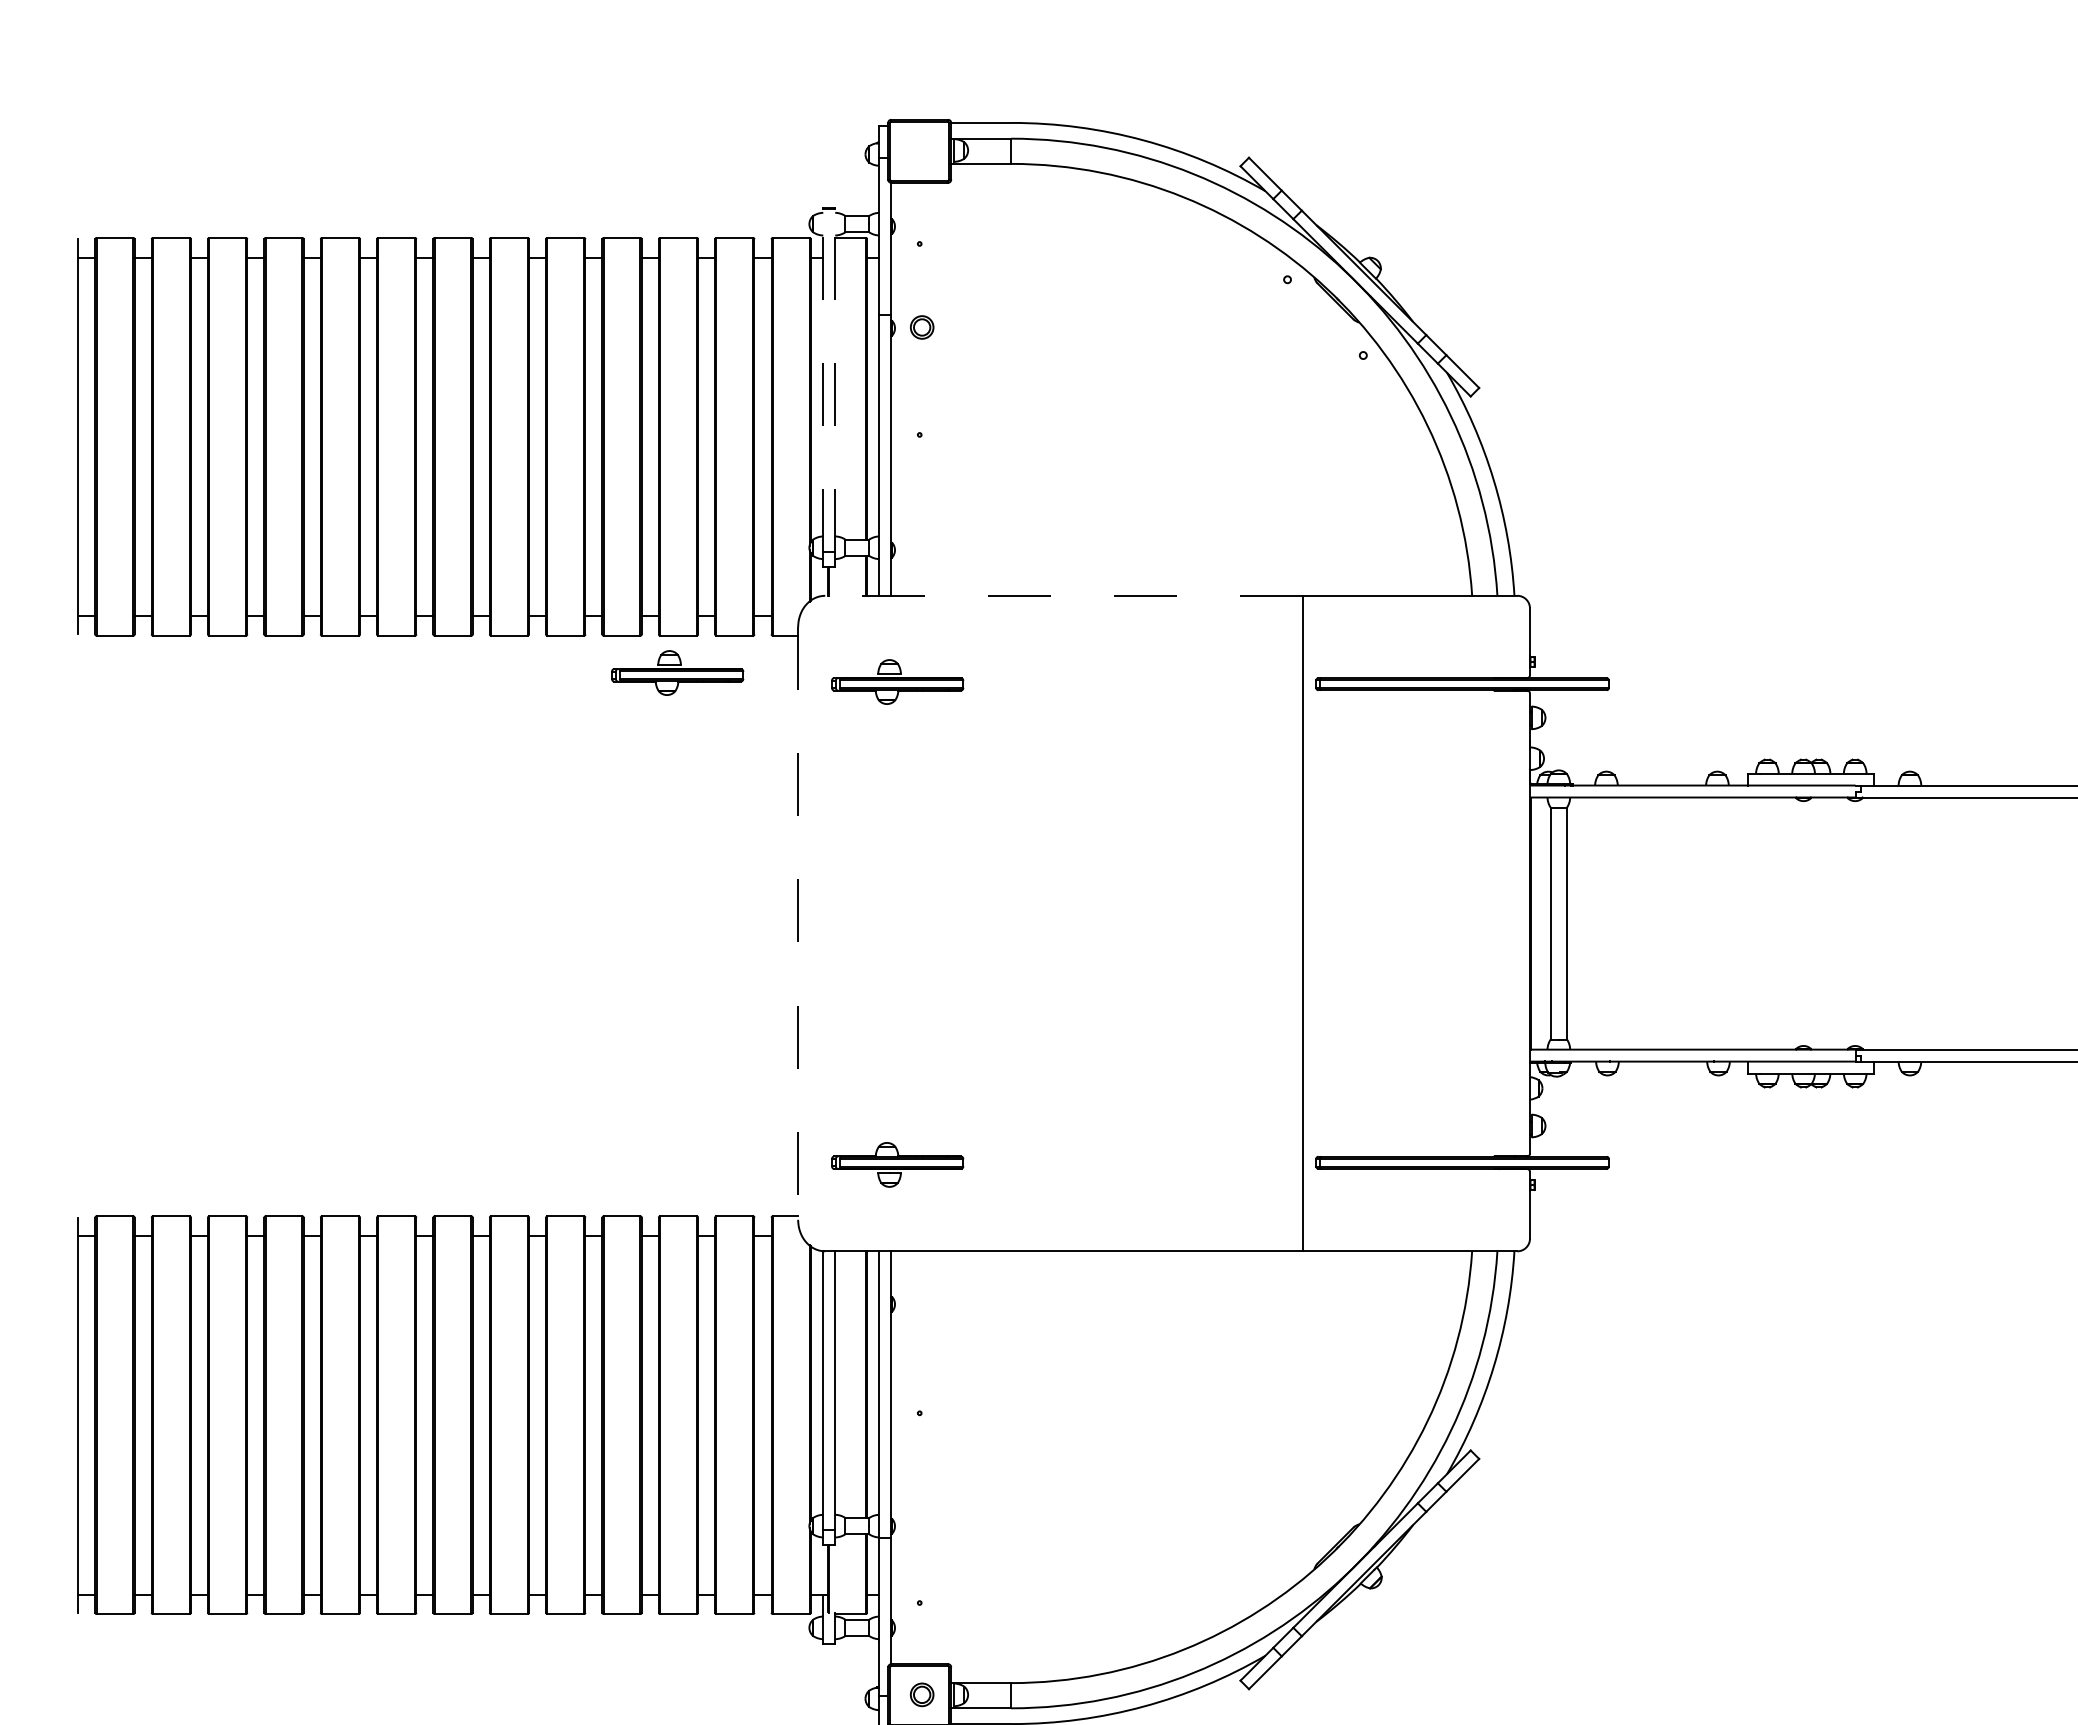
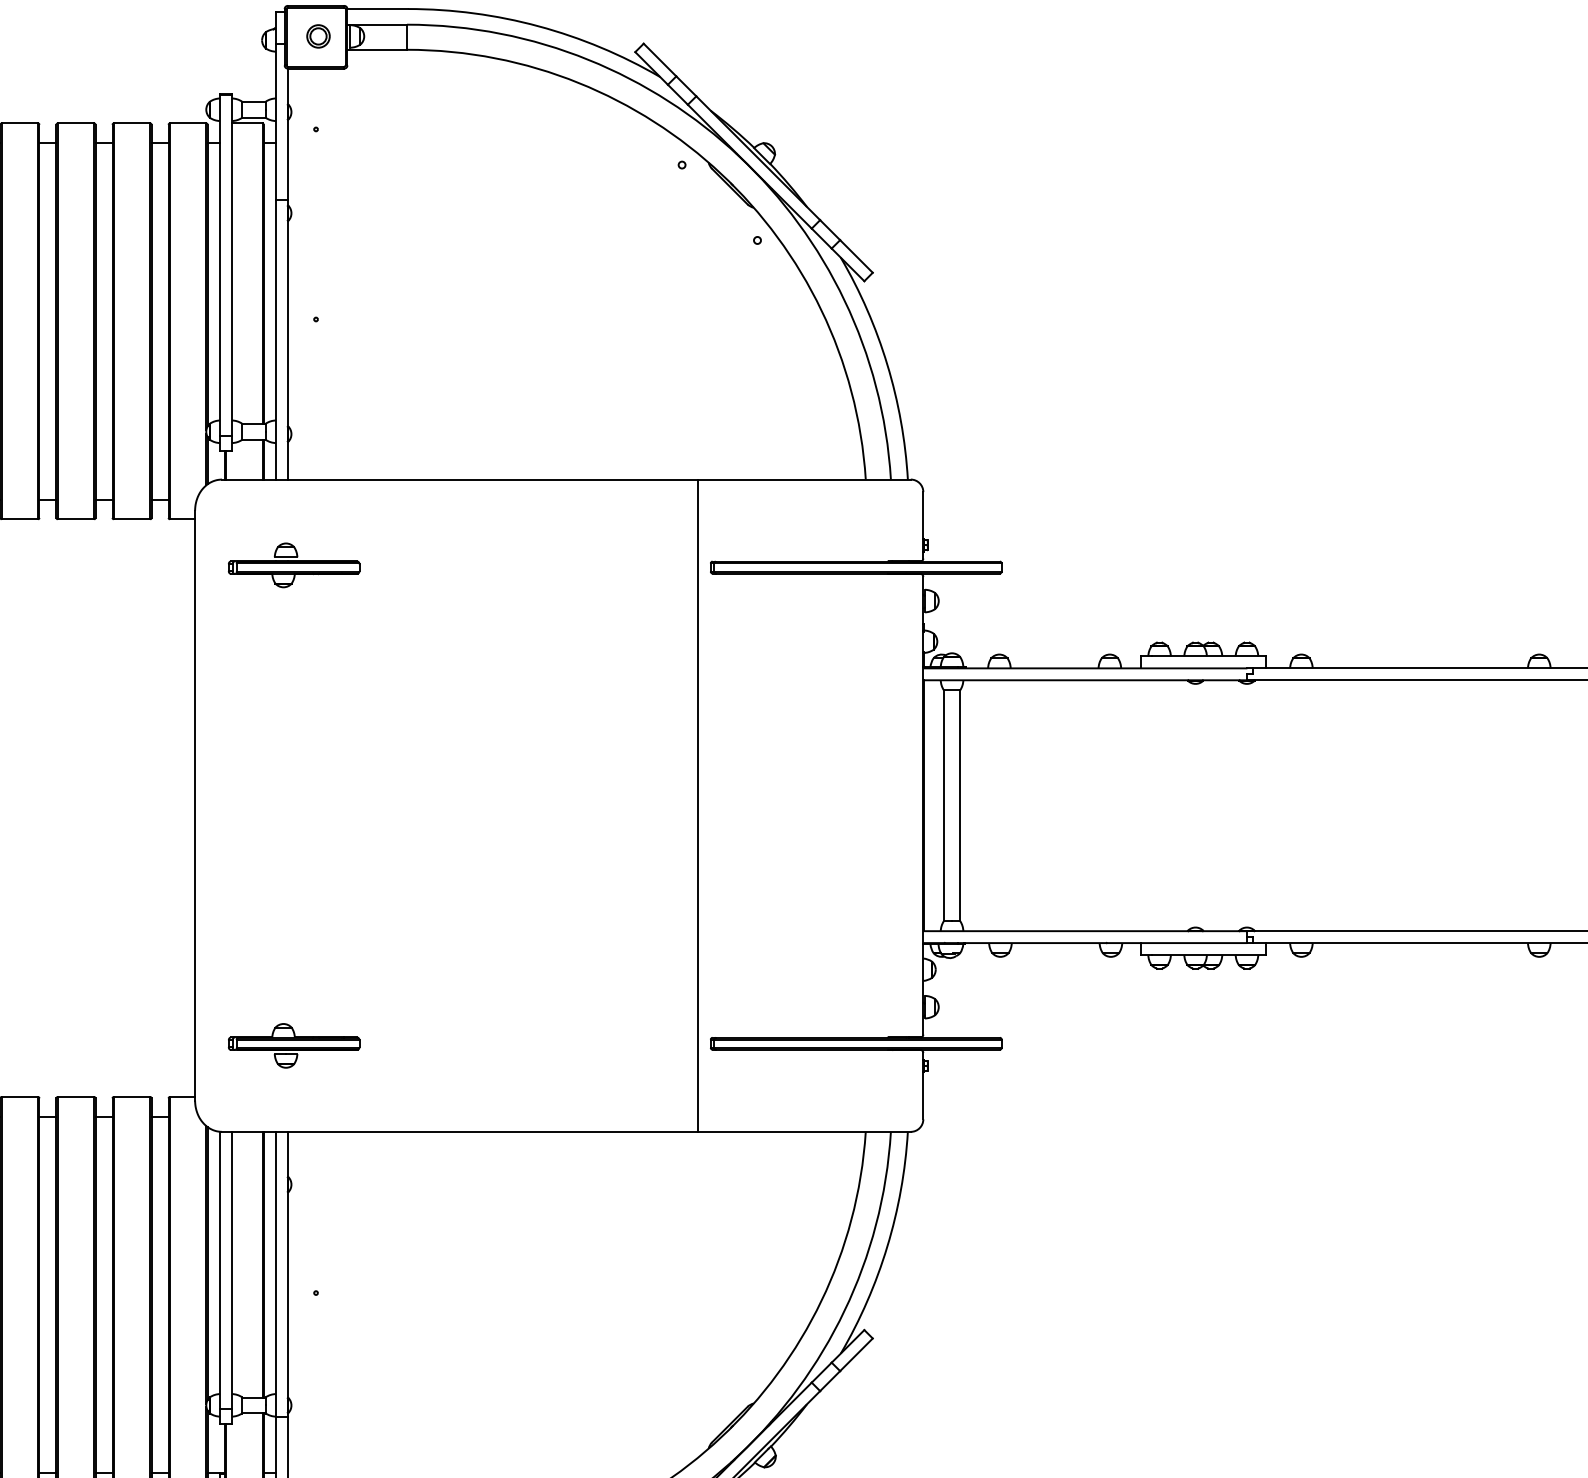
part: (922, 327) -> (318, 36), moved
line: (823, 379) -> (220, 264), dashed -> solid
line: (835, 379) -> (232, 264), dashed -> solid
line: (1064, 595) -> (460, 479), dashed -> solid
part: (677, 672) -> (75, 555), removed
line: (798, 924) -> (195, 806), dashed -> solid

